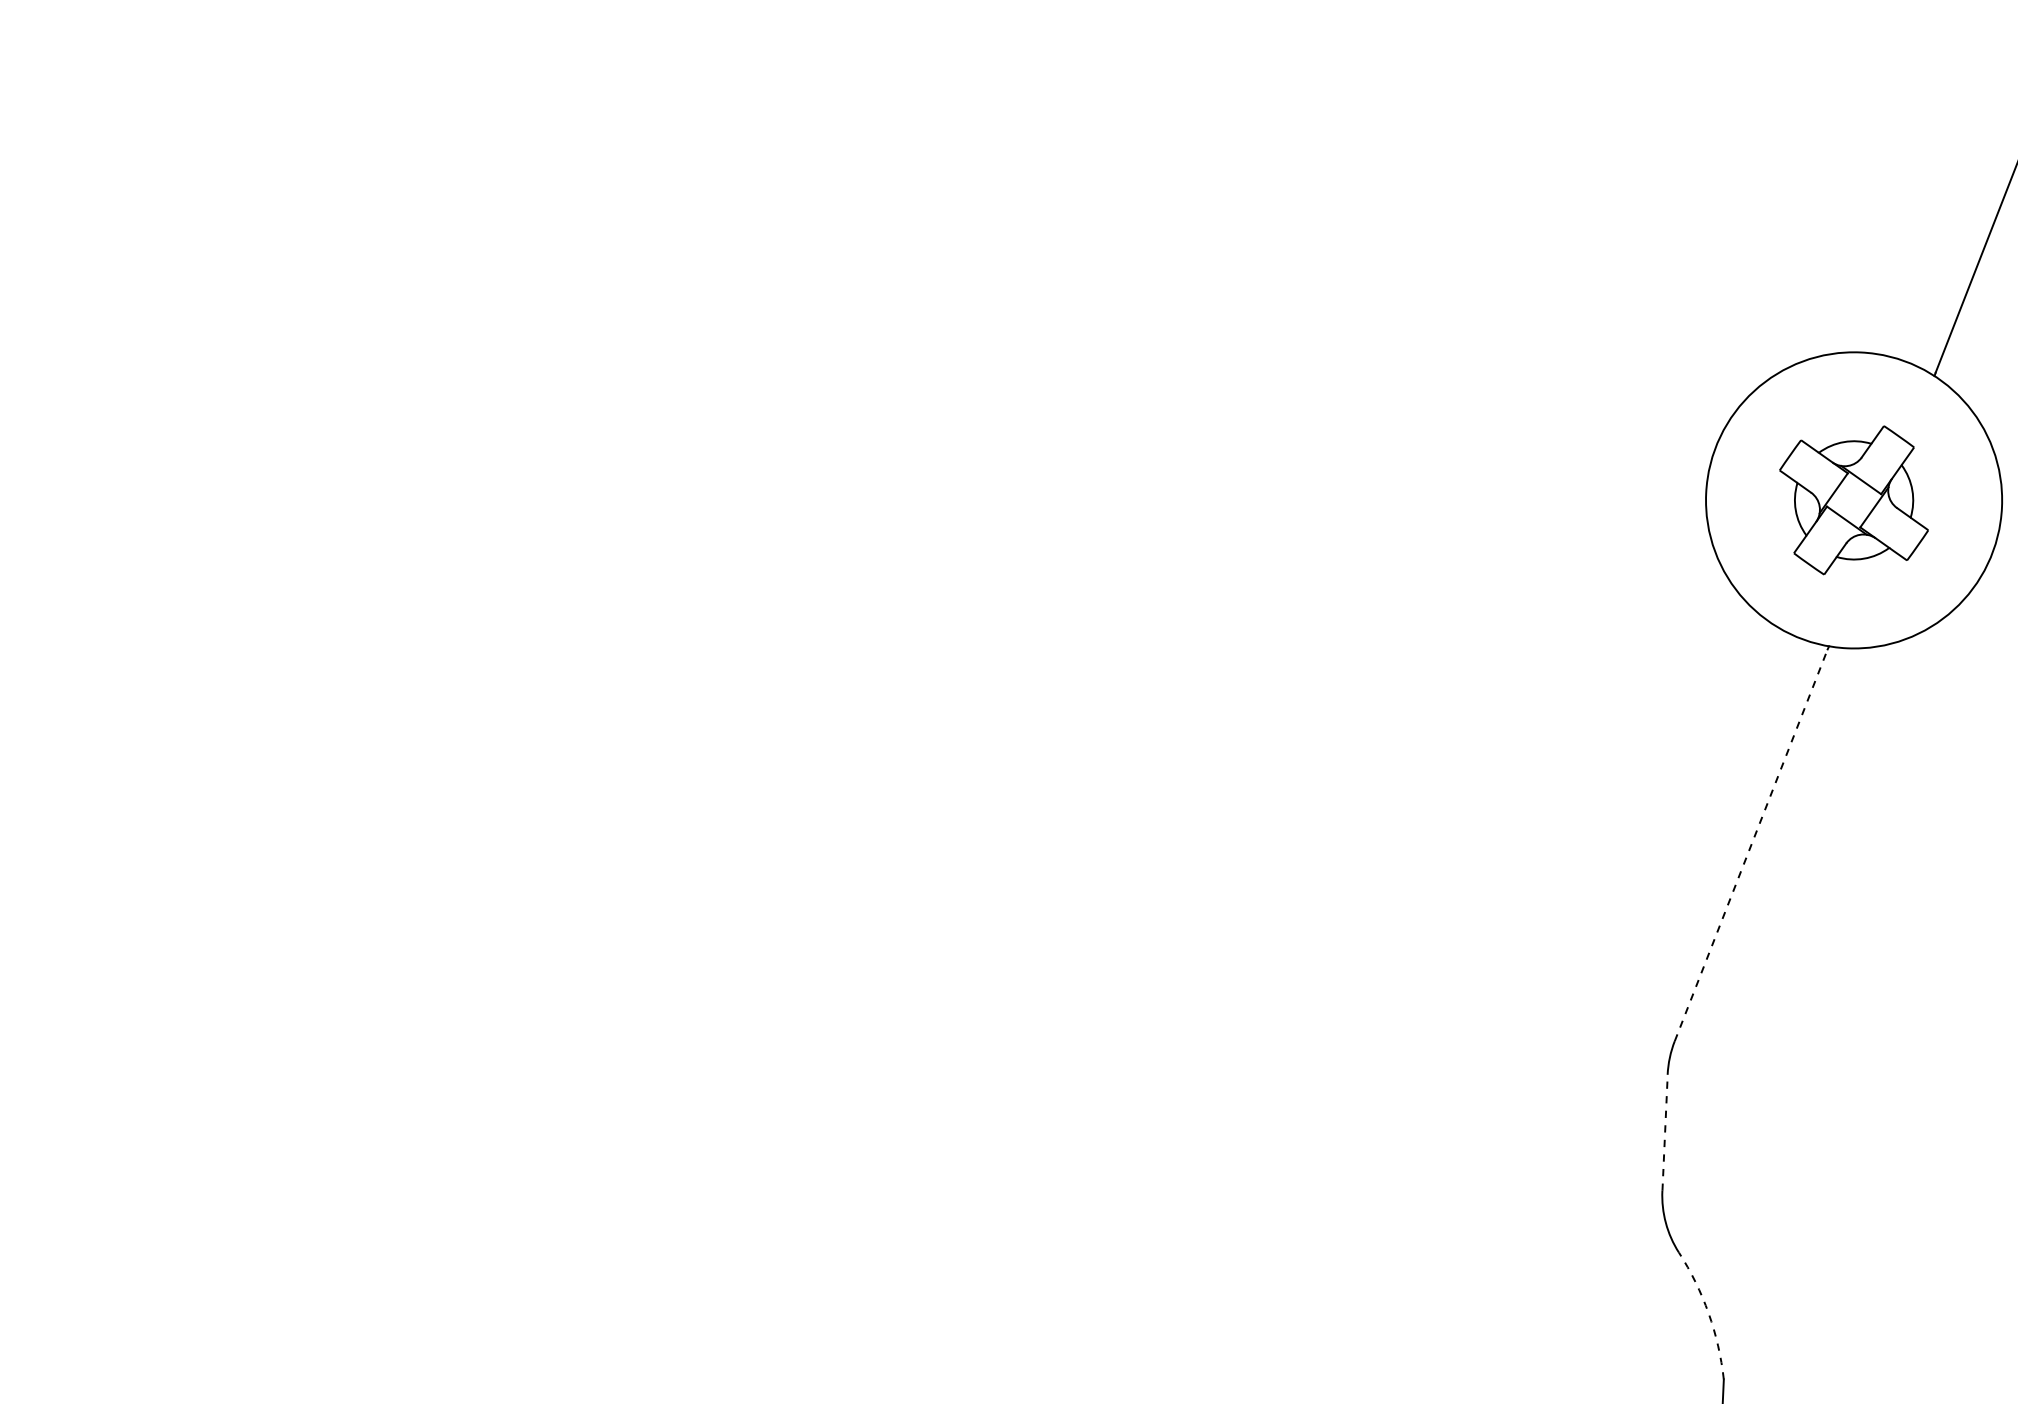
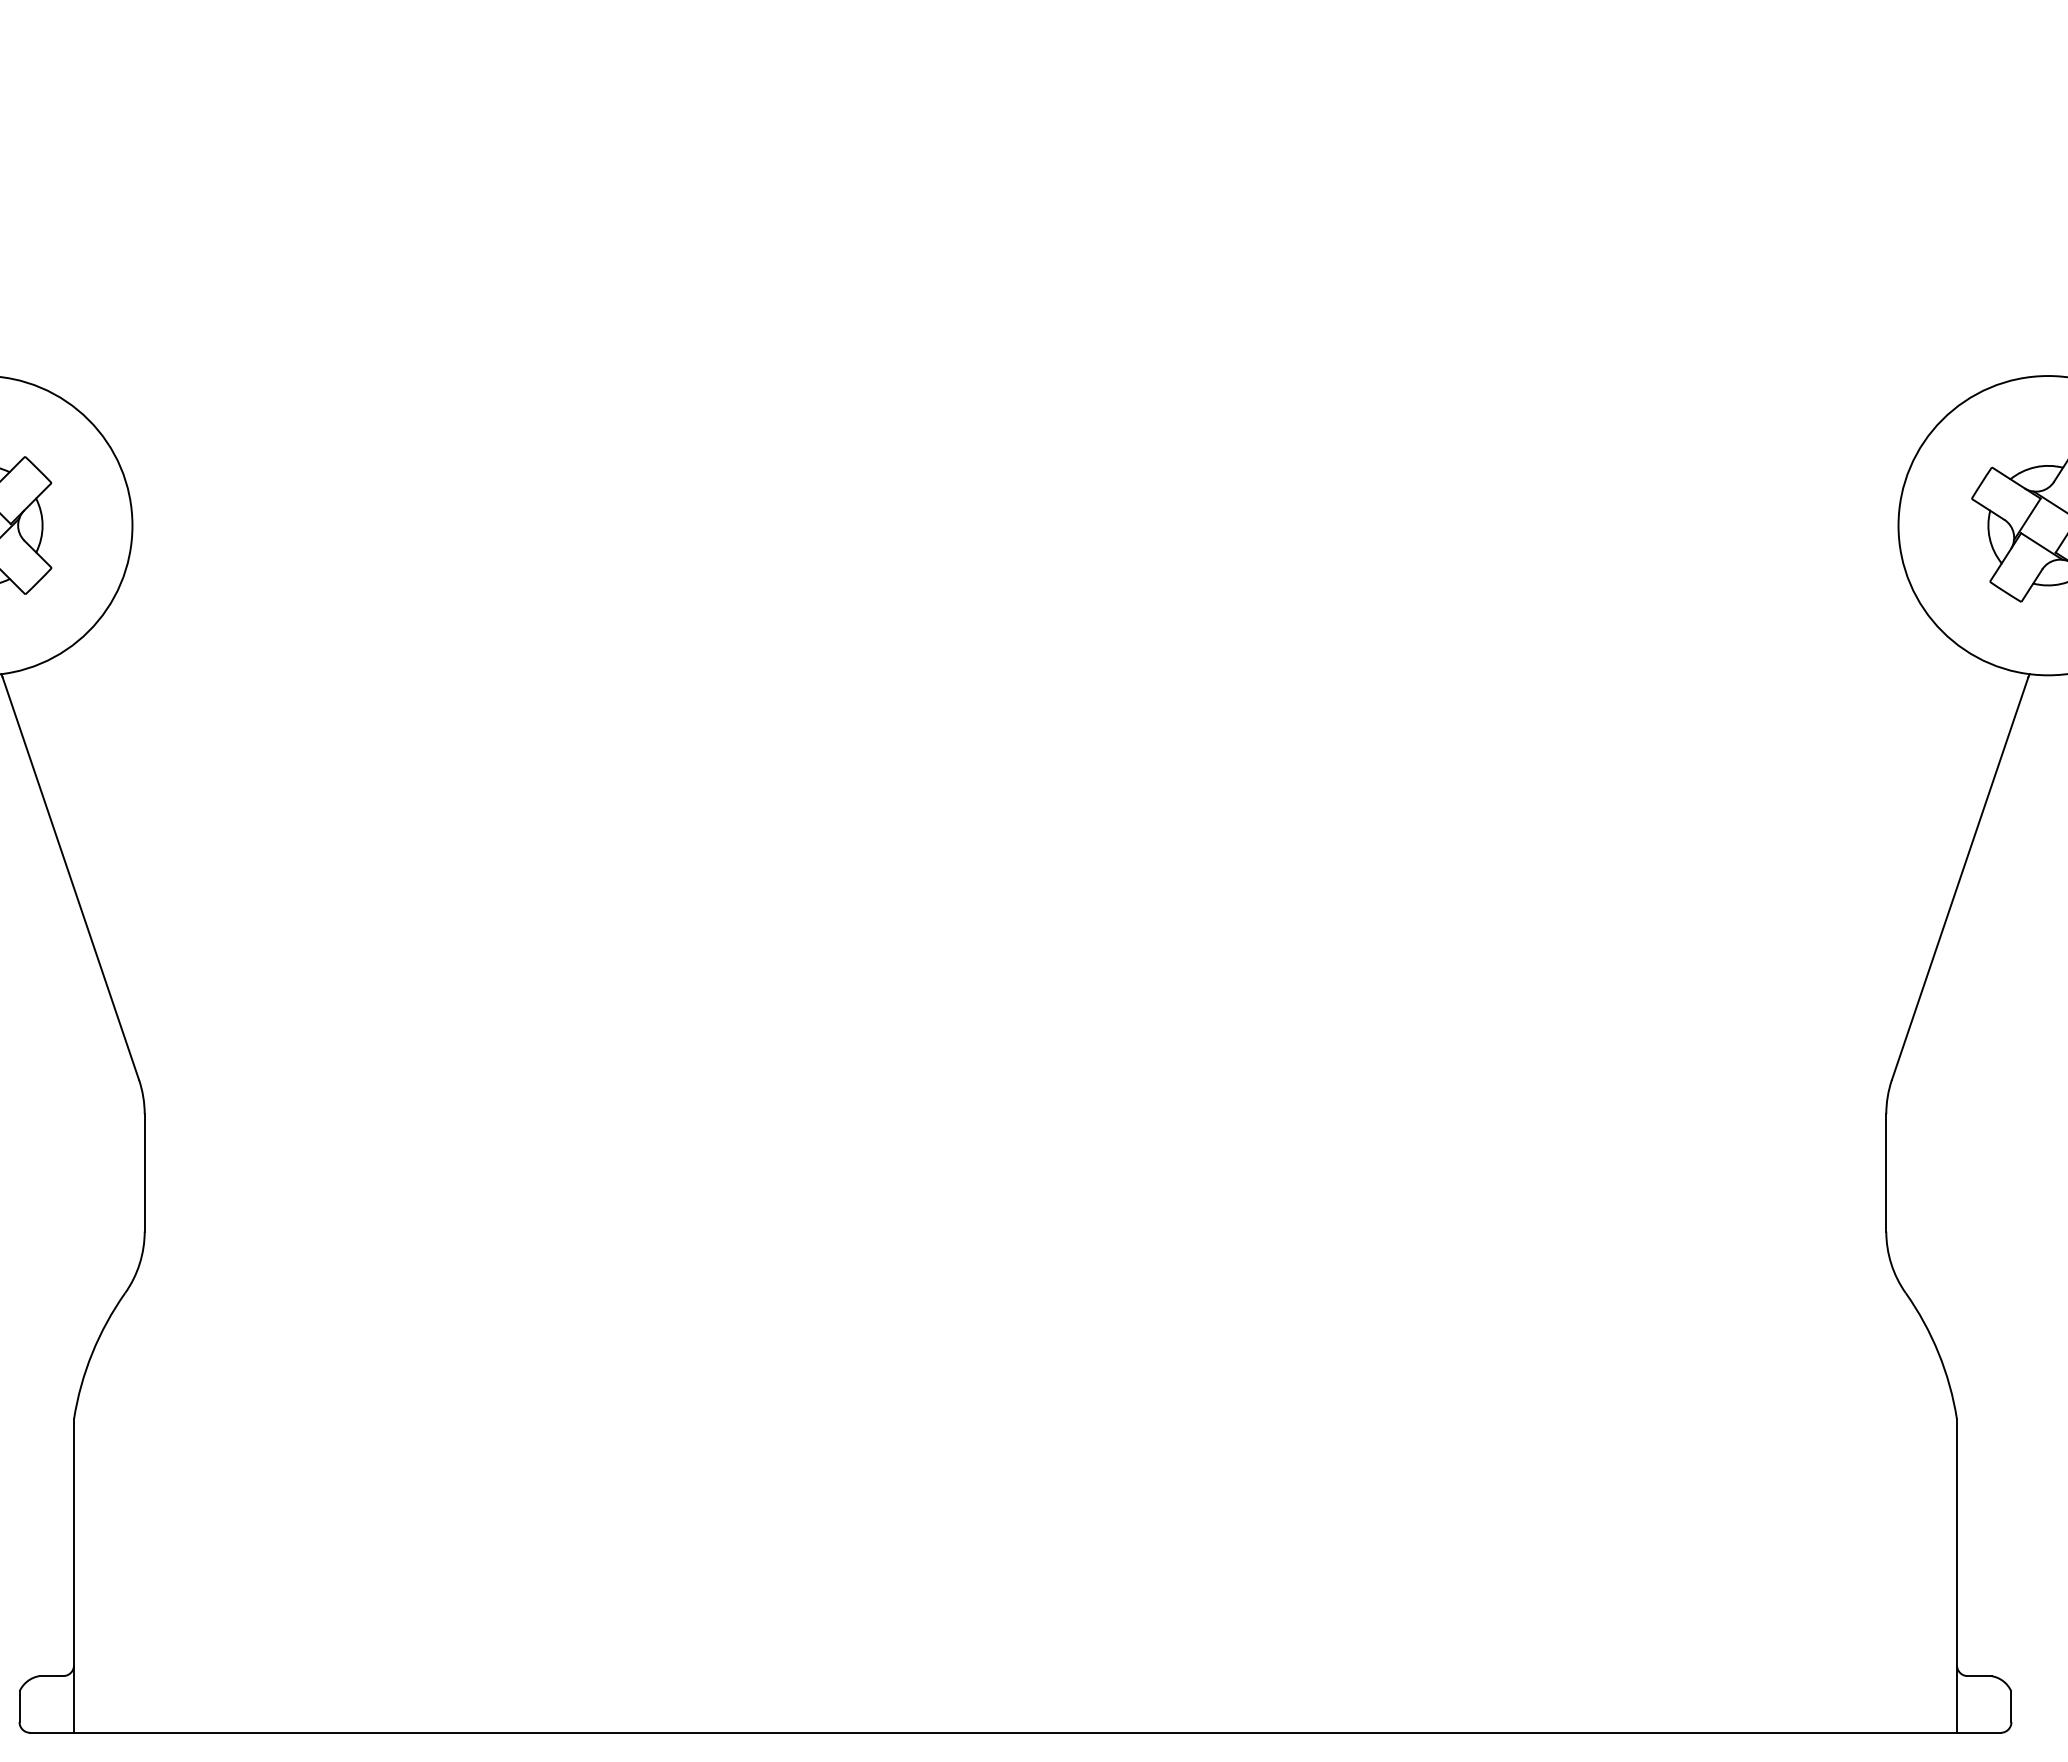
line: (1751, 845) -> (1960, 878), dashed -> solid
line: (1665, 1132) -> (1886, 1172), dashed -> solid
arc: (1708, 1313) -> (1938, 1353), dashed -> solid

